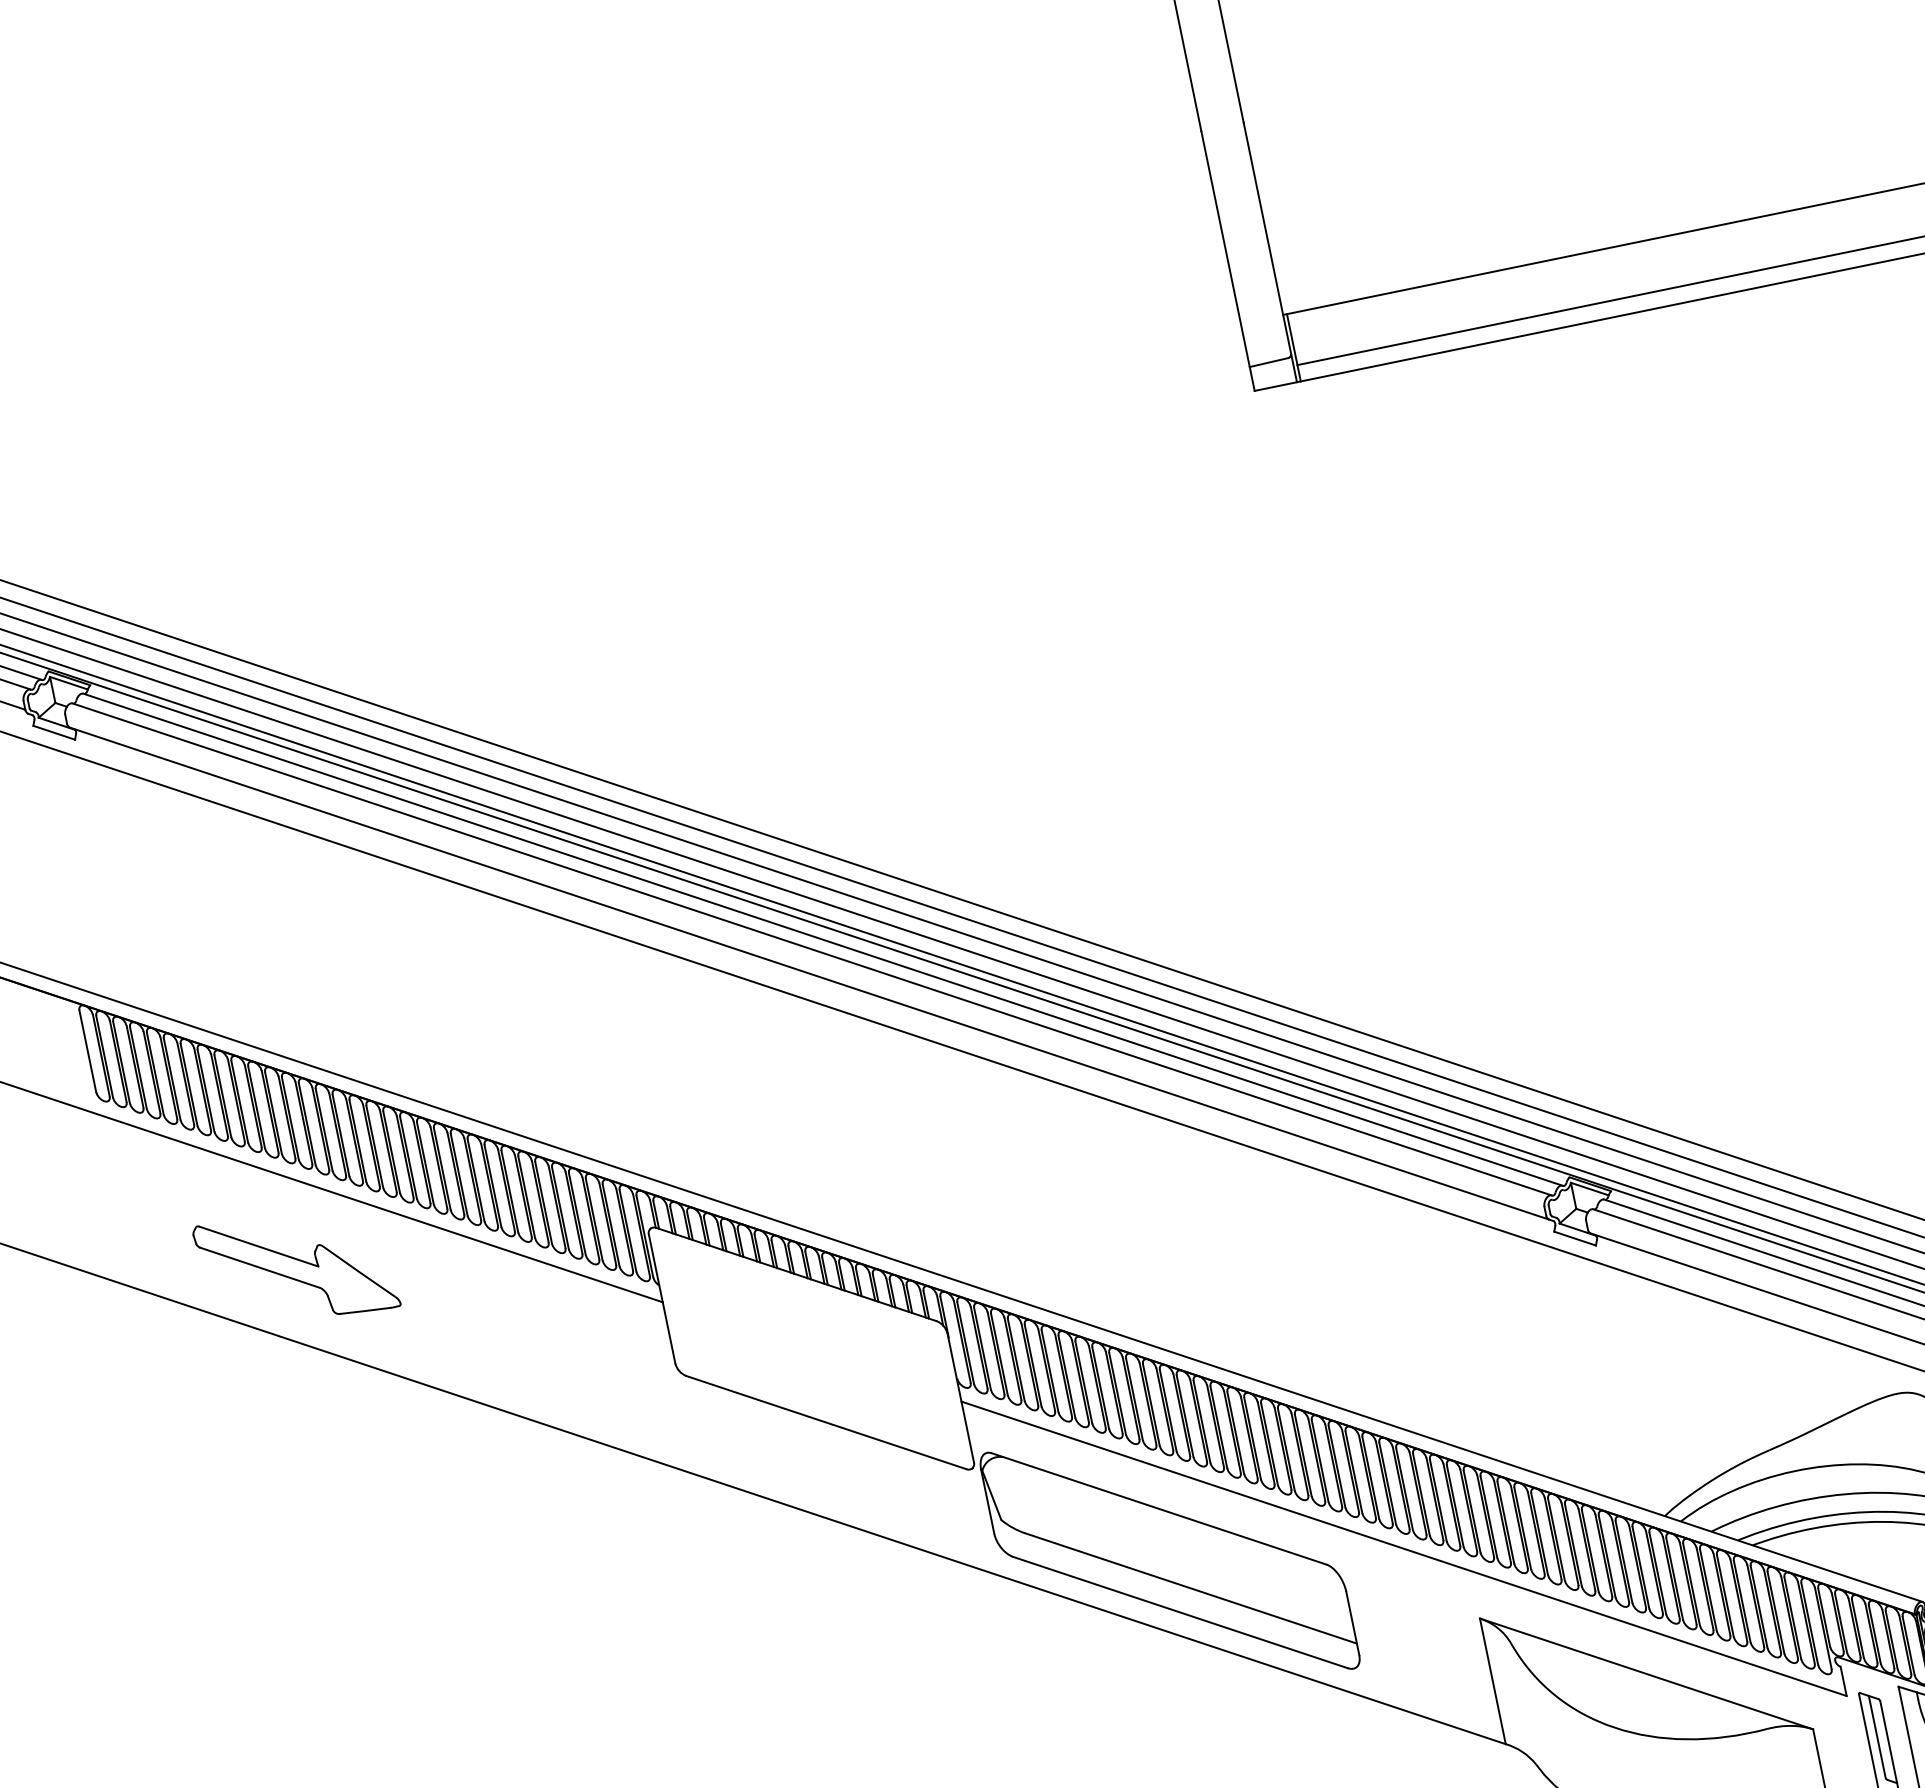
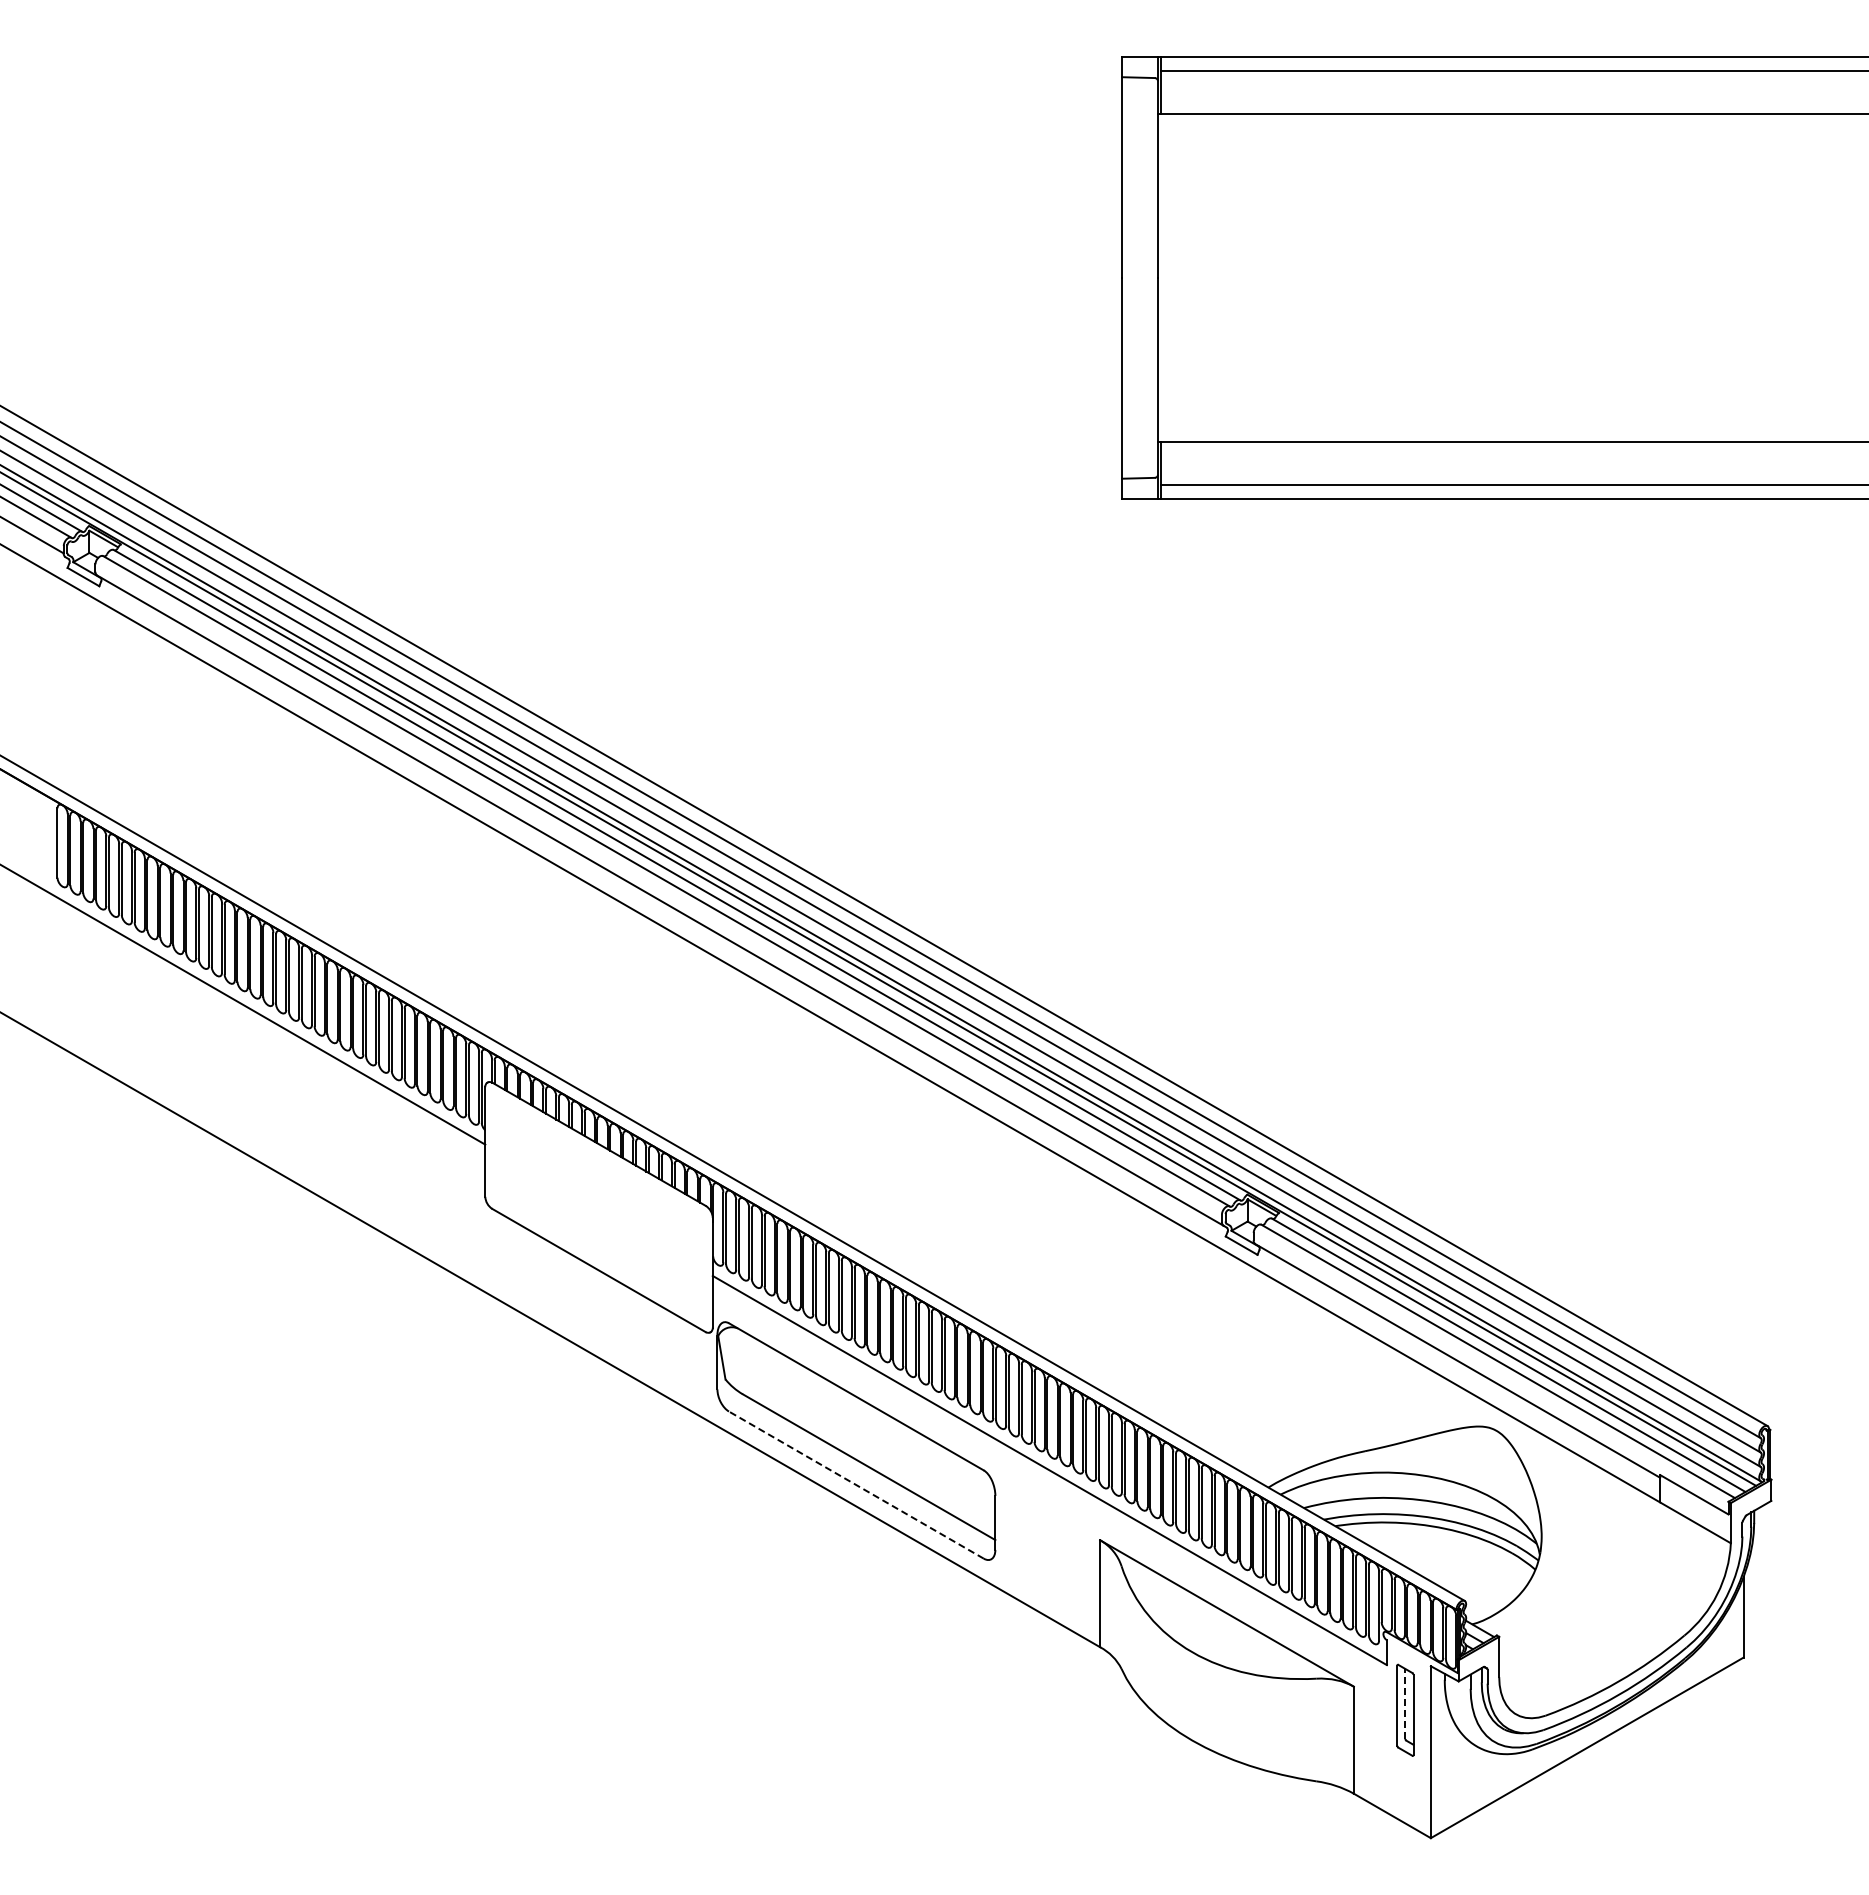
part: (295, 1266) -> (191, 1053), removed
line: (1179, 1612) -> (855, 1484), solid -> dashed
line: (1877, 1736) -> (1405, 1703), solid -> dashed

